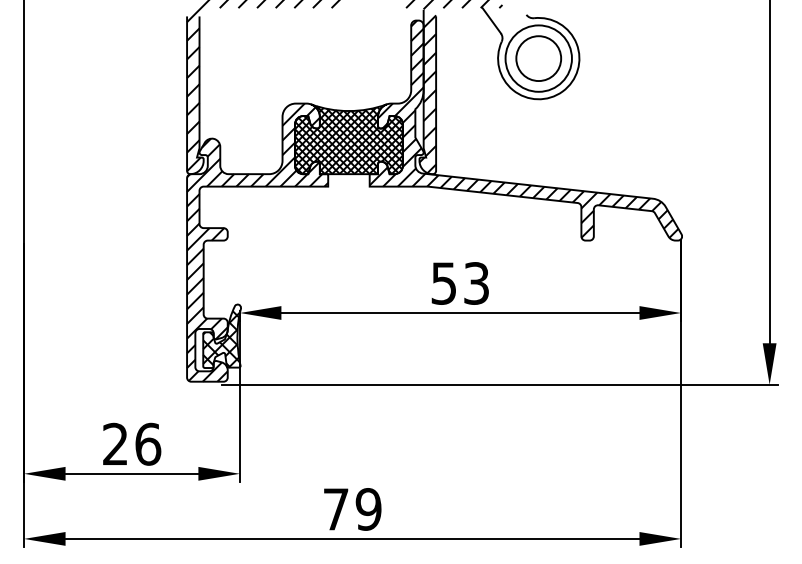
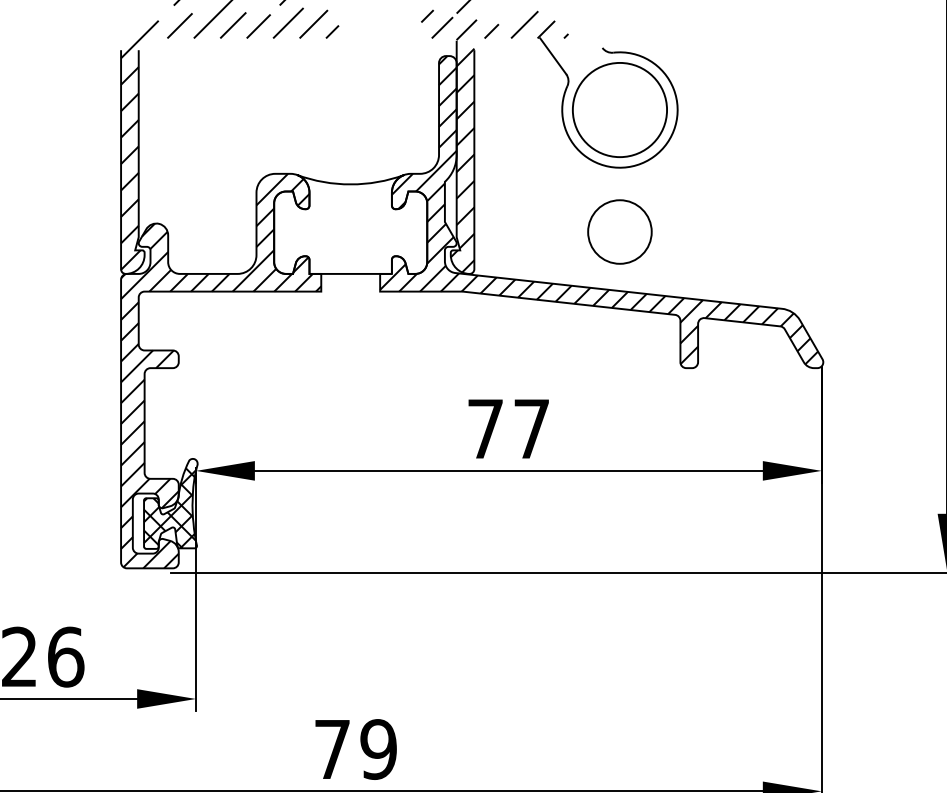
circle: (538, 58) -> (619, 231), moved
hatch: (348, 139) -> (350, 224), removed
text: (459, 283) -> (507, 429), 53 -> 77

